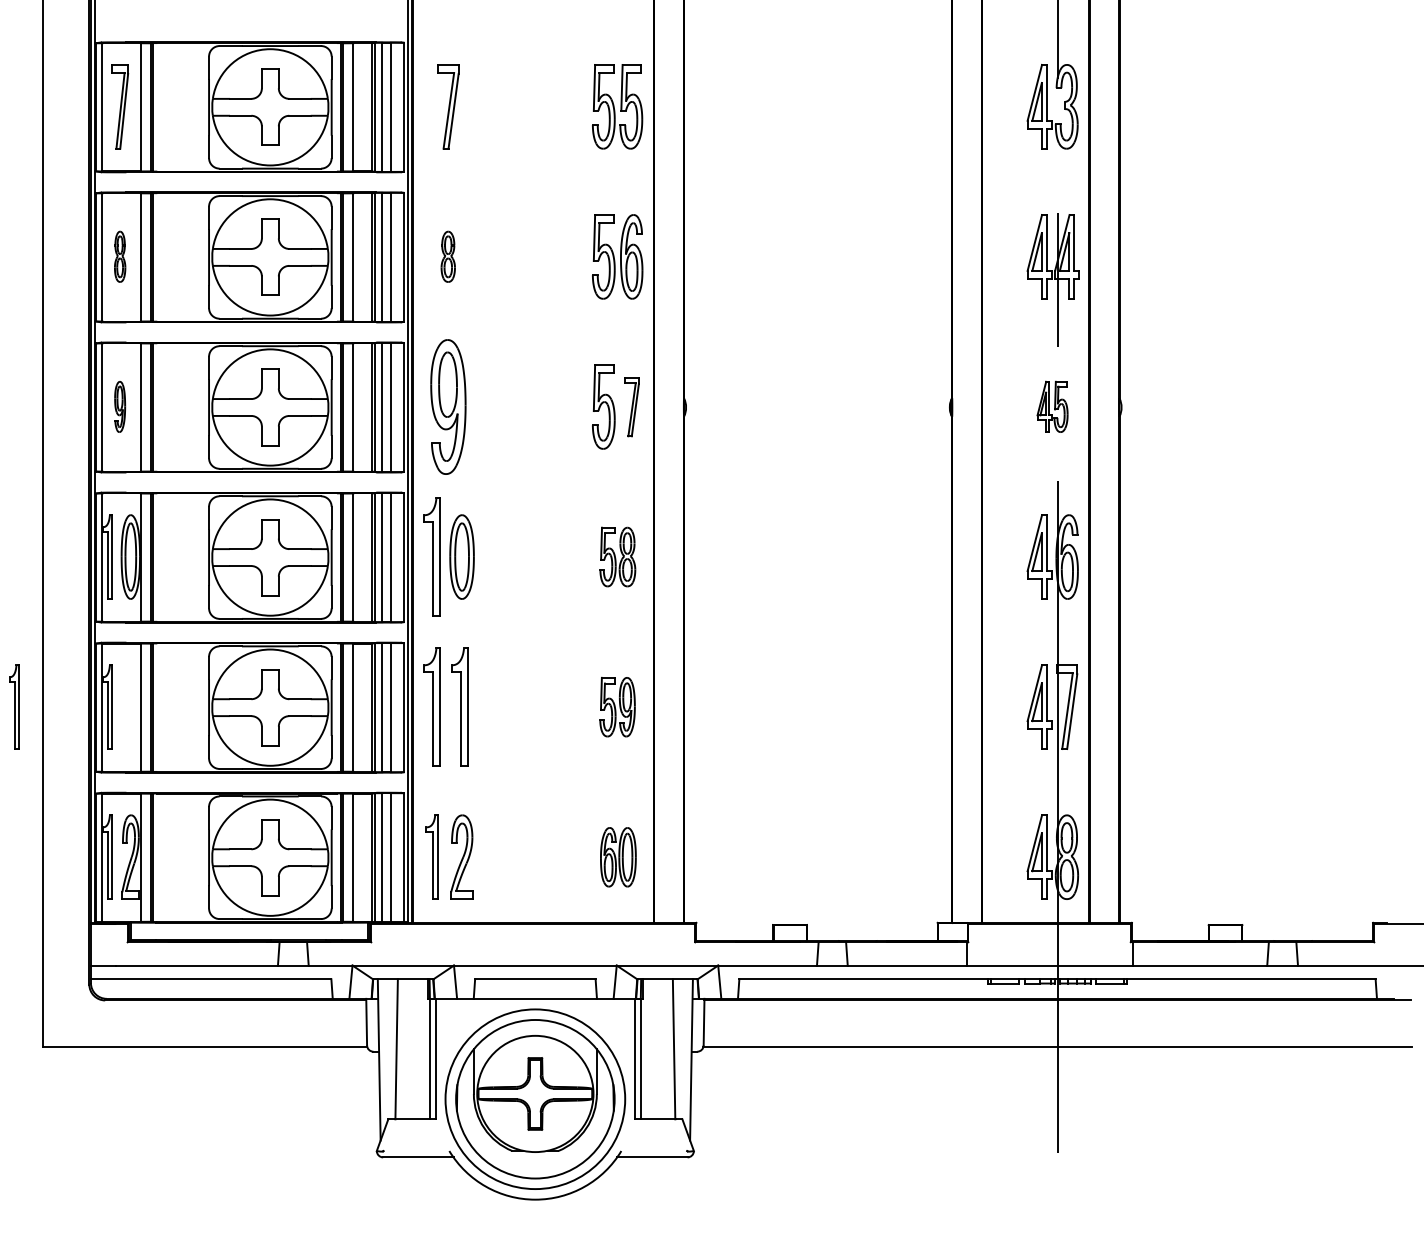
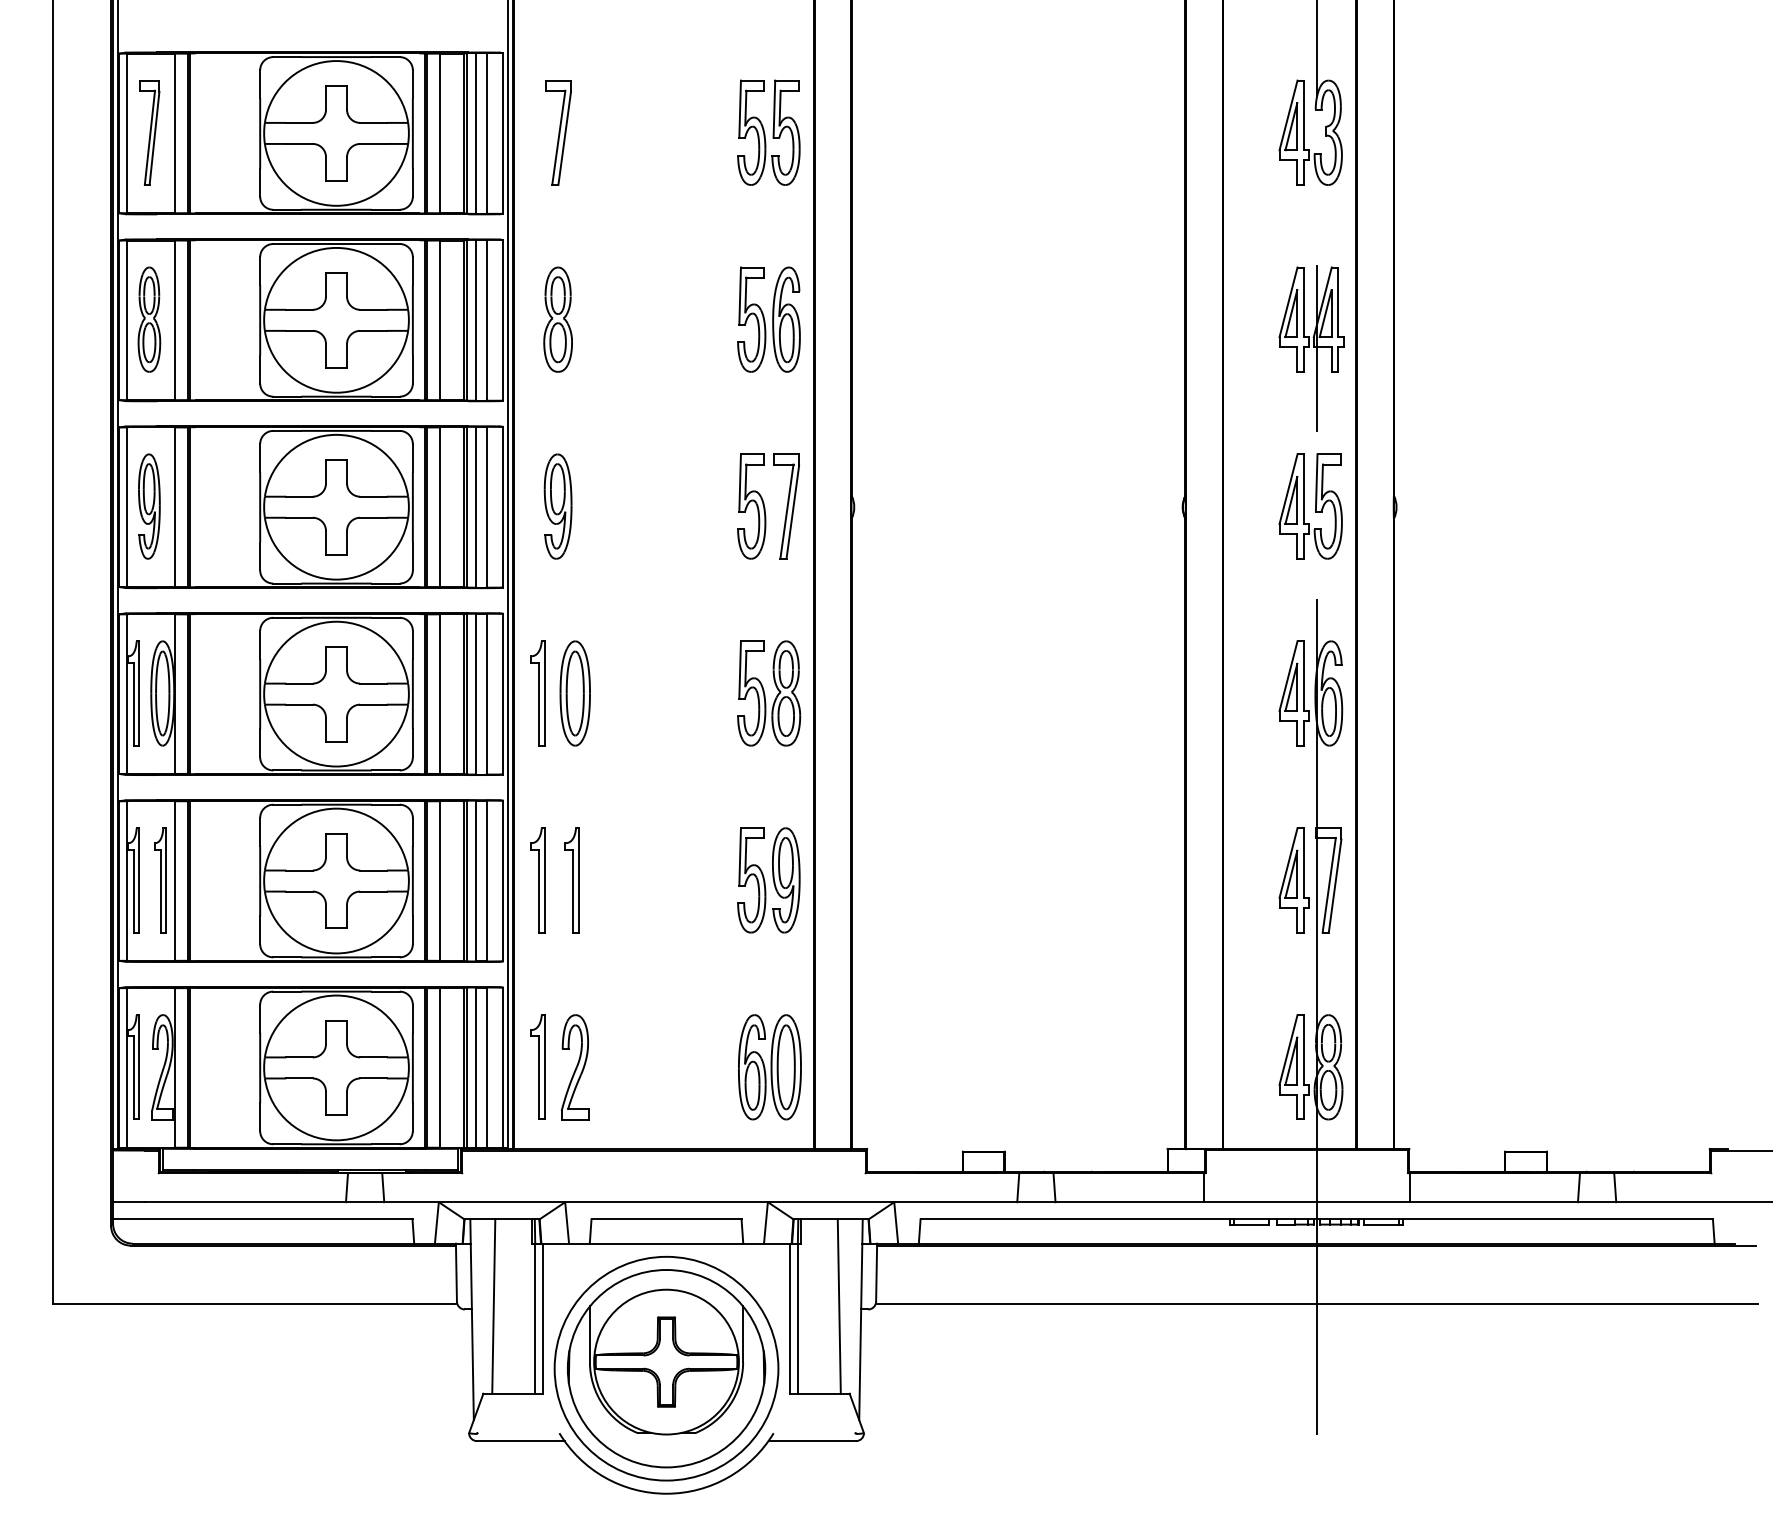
part: (120, 256) -> (149, 319), size x1.67
part: (447, 256) -> (557, 319), size x1.67
part: (120, 406) -> (149, 506), size x1.67
part: (447, 406) -> (557, 506), size x0.62
part: (631, 406) -> (786, 506), size x1.43
part: (1052, 406) -> (1310, 506), size x1.67
part: (431, 557) -> (537, 693), size x0.71
part: (618, 557) -> (769, 693), size x1.43
part: (14, 707) -> (160, 880), moved
part: (431, 707) -> (537, 880), size x0.71
part: (459, 707) -> (571, 880), size x0.71
part: (617, 707) -> (768, 880), size x1.43
part: (618, 857) -> (769, 1067), size x1.43

